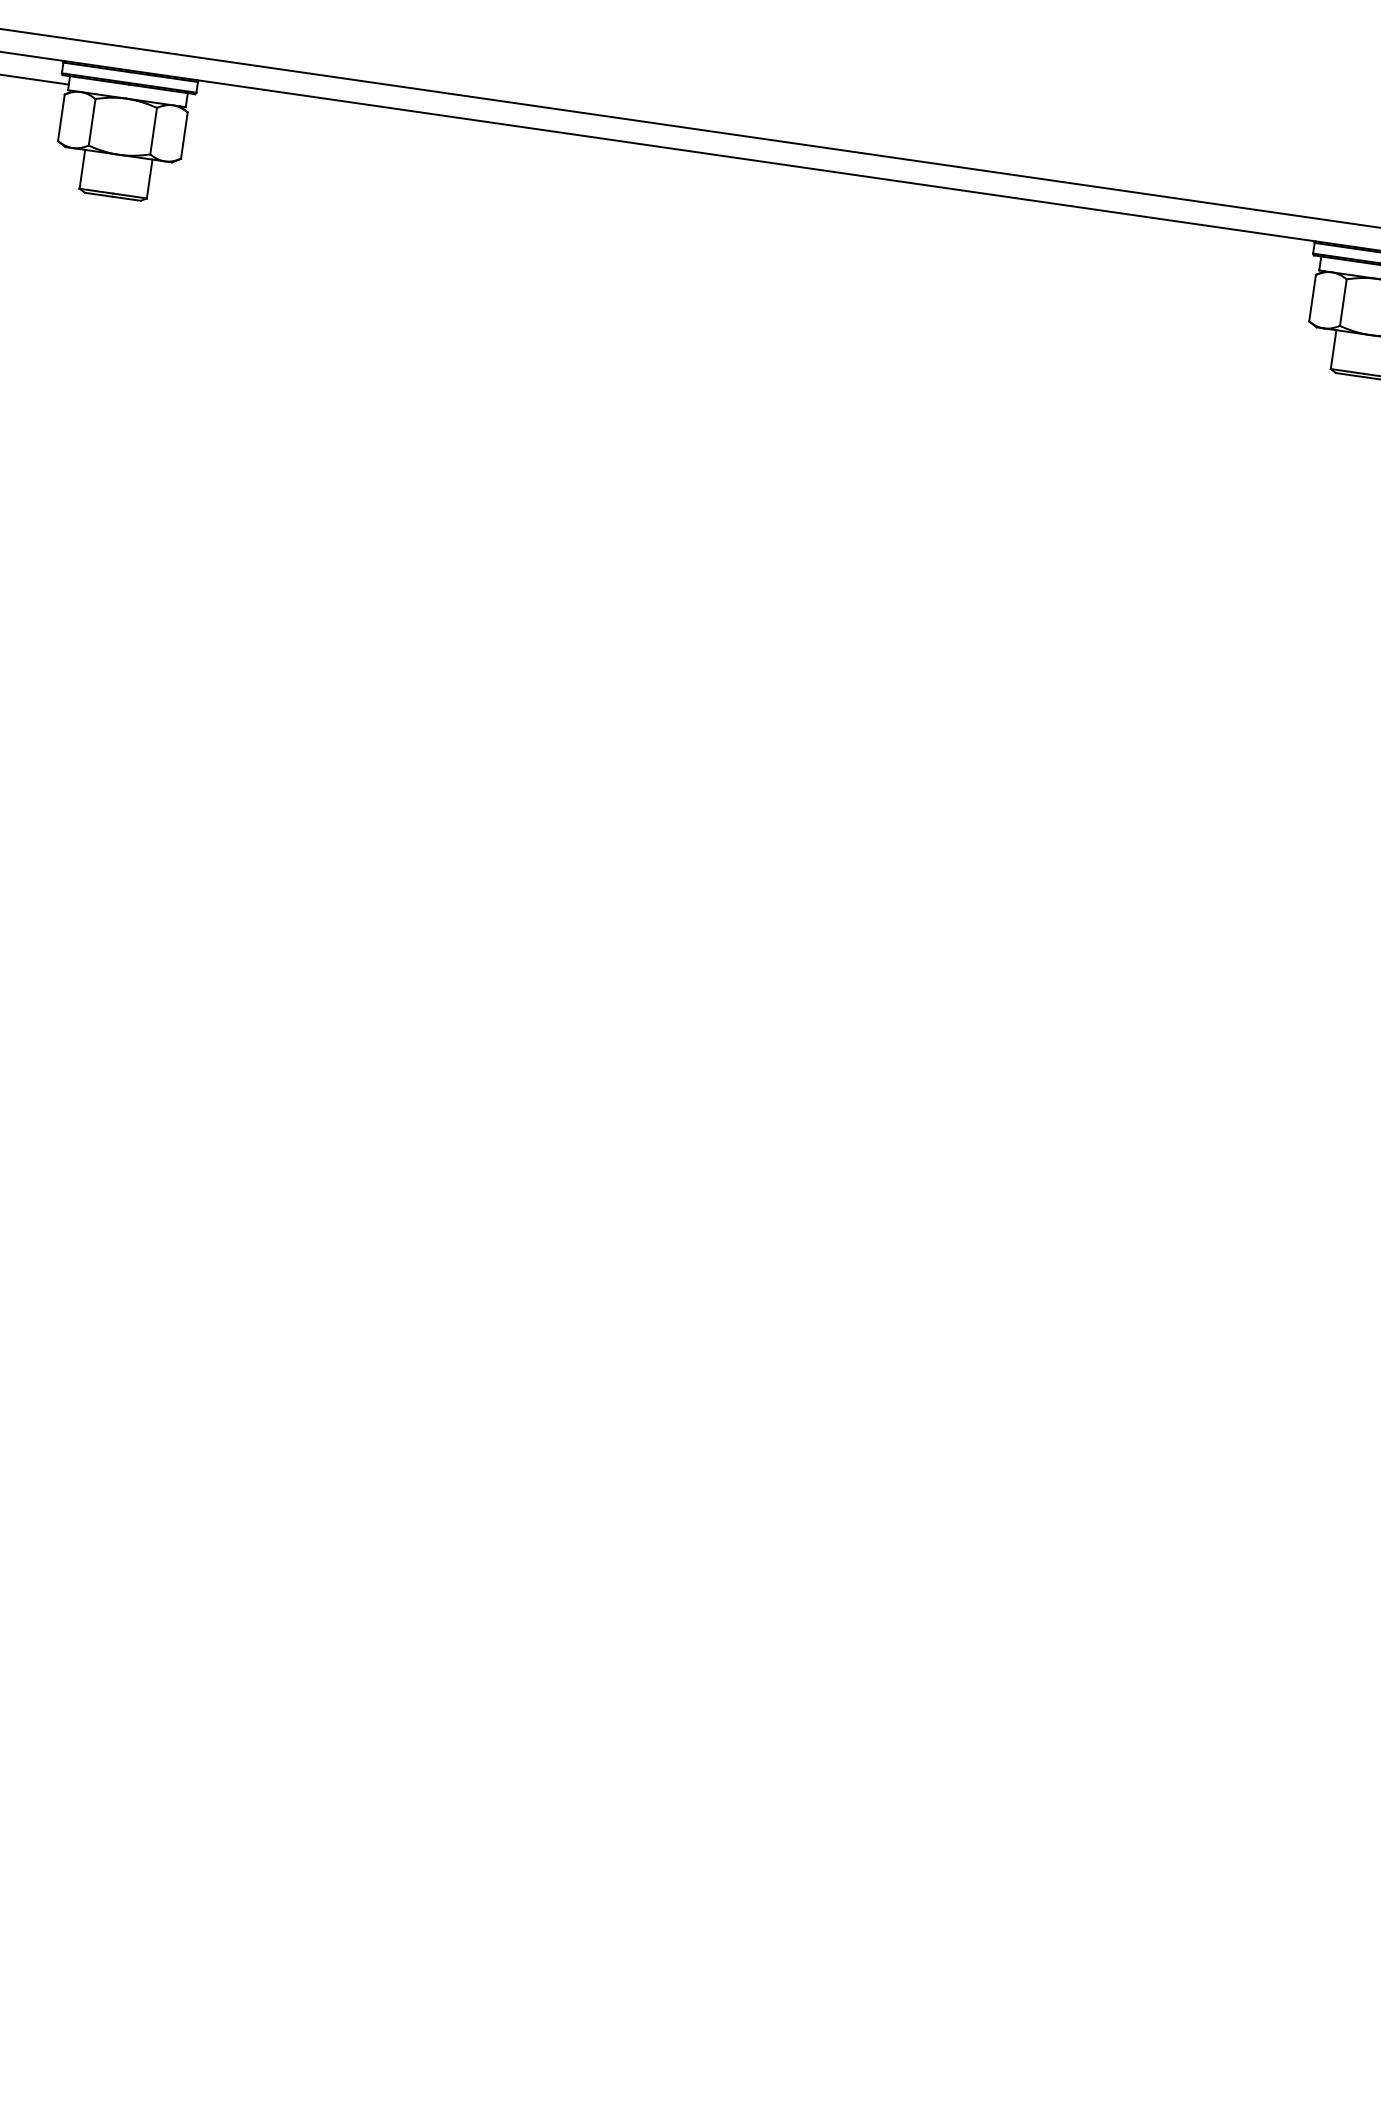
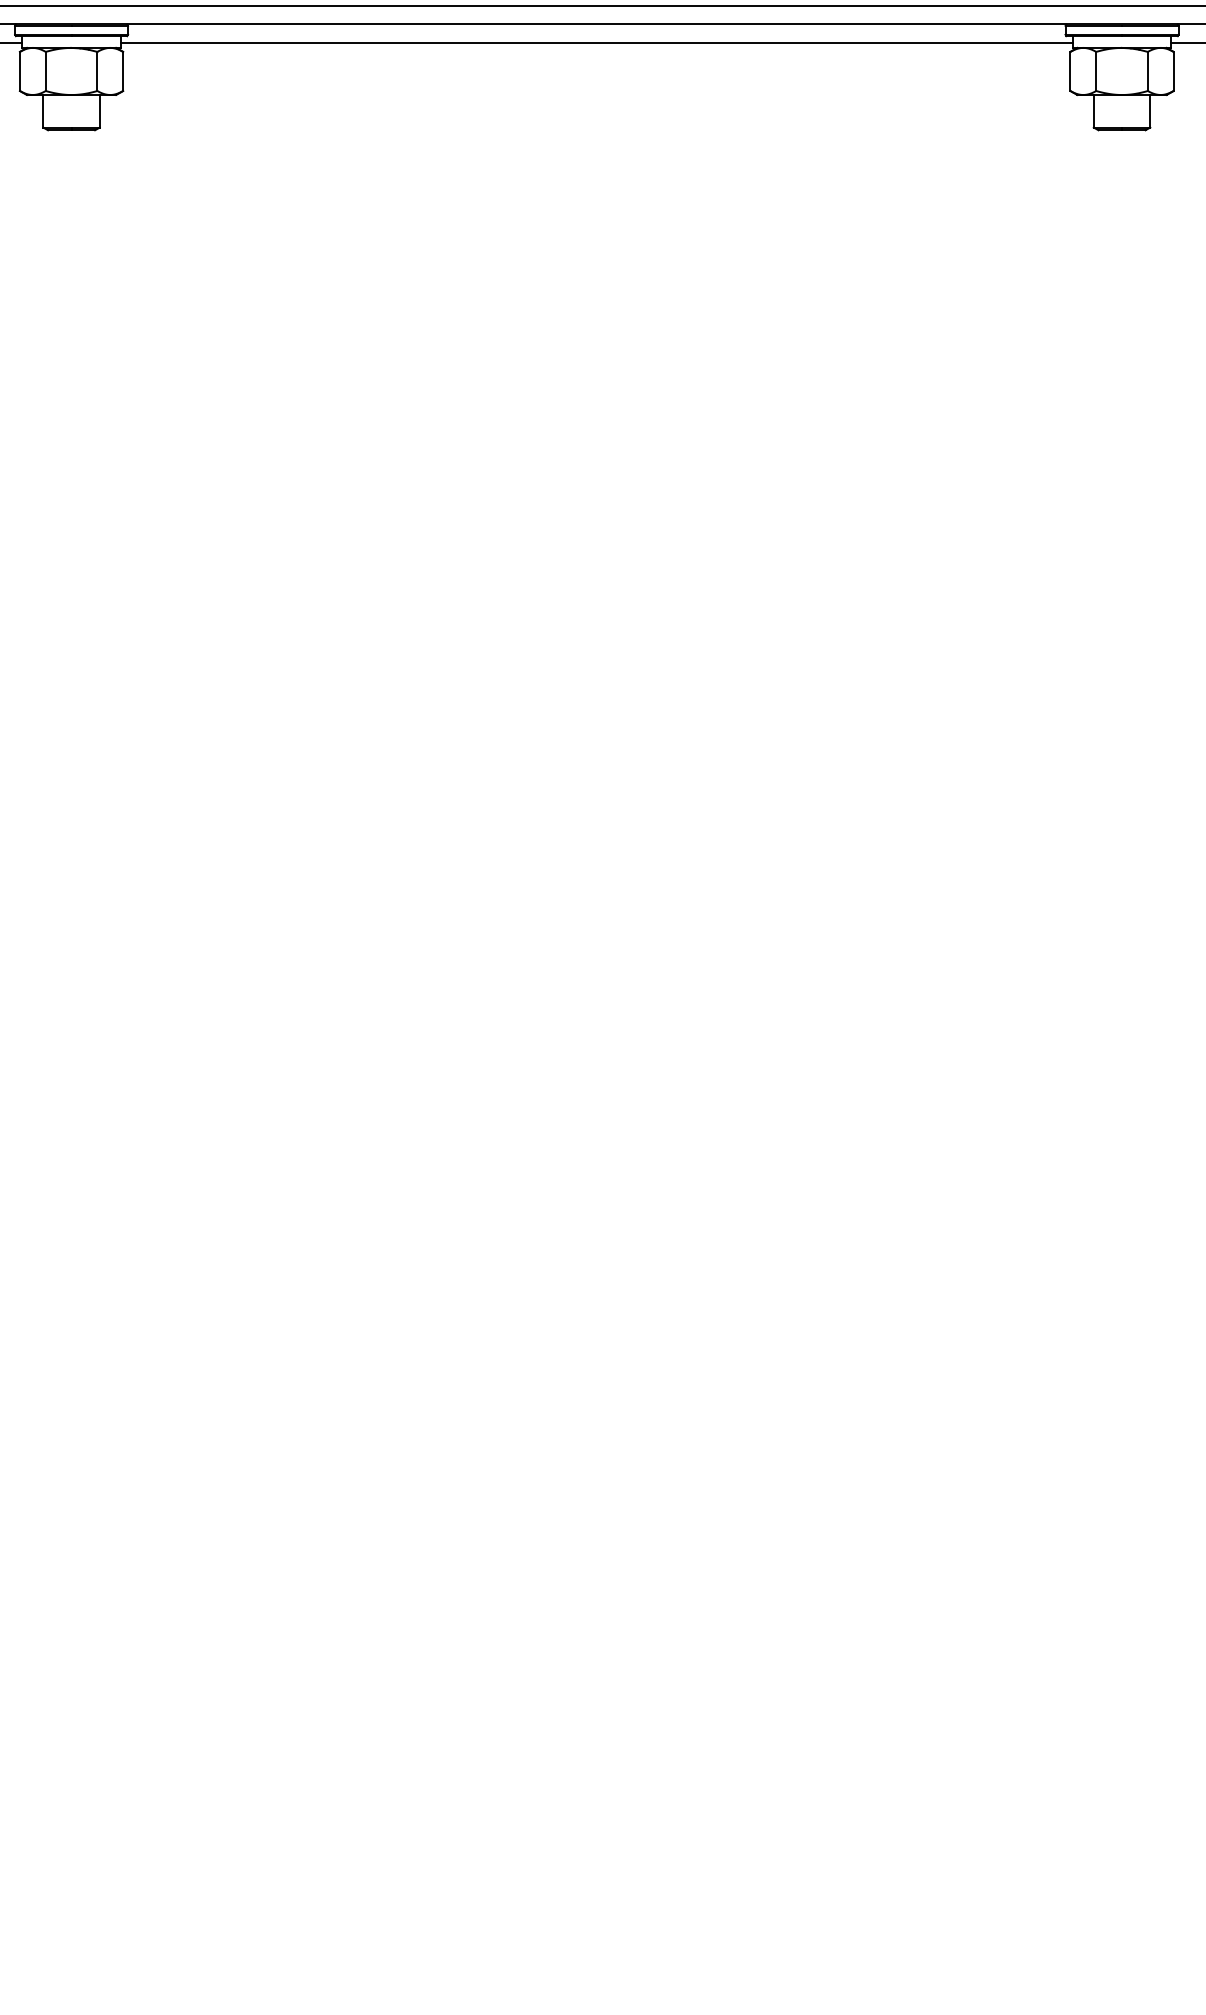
line: (752, 183) -> (596, 43), added

